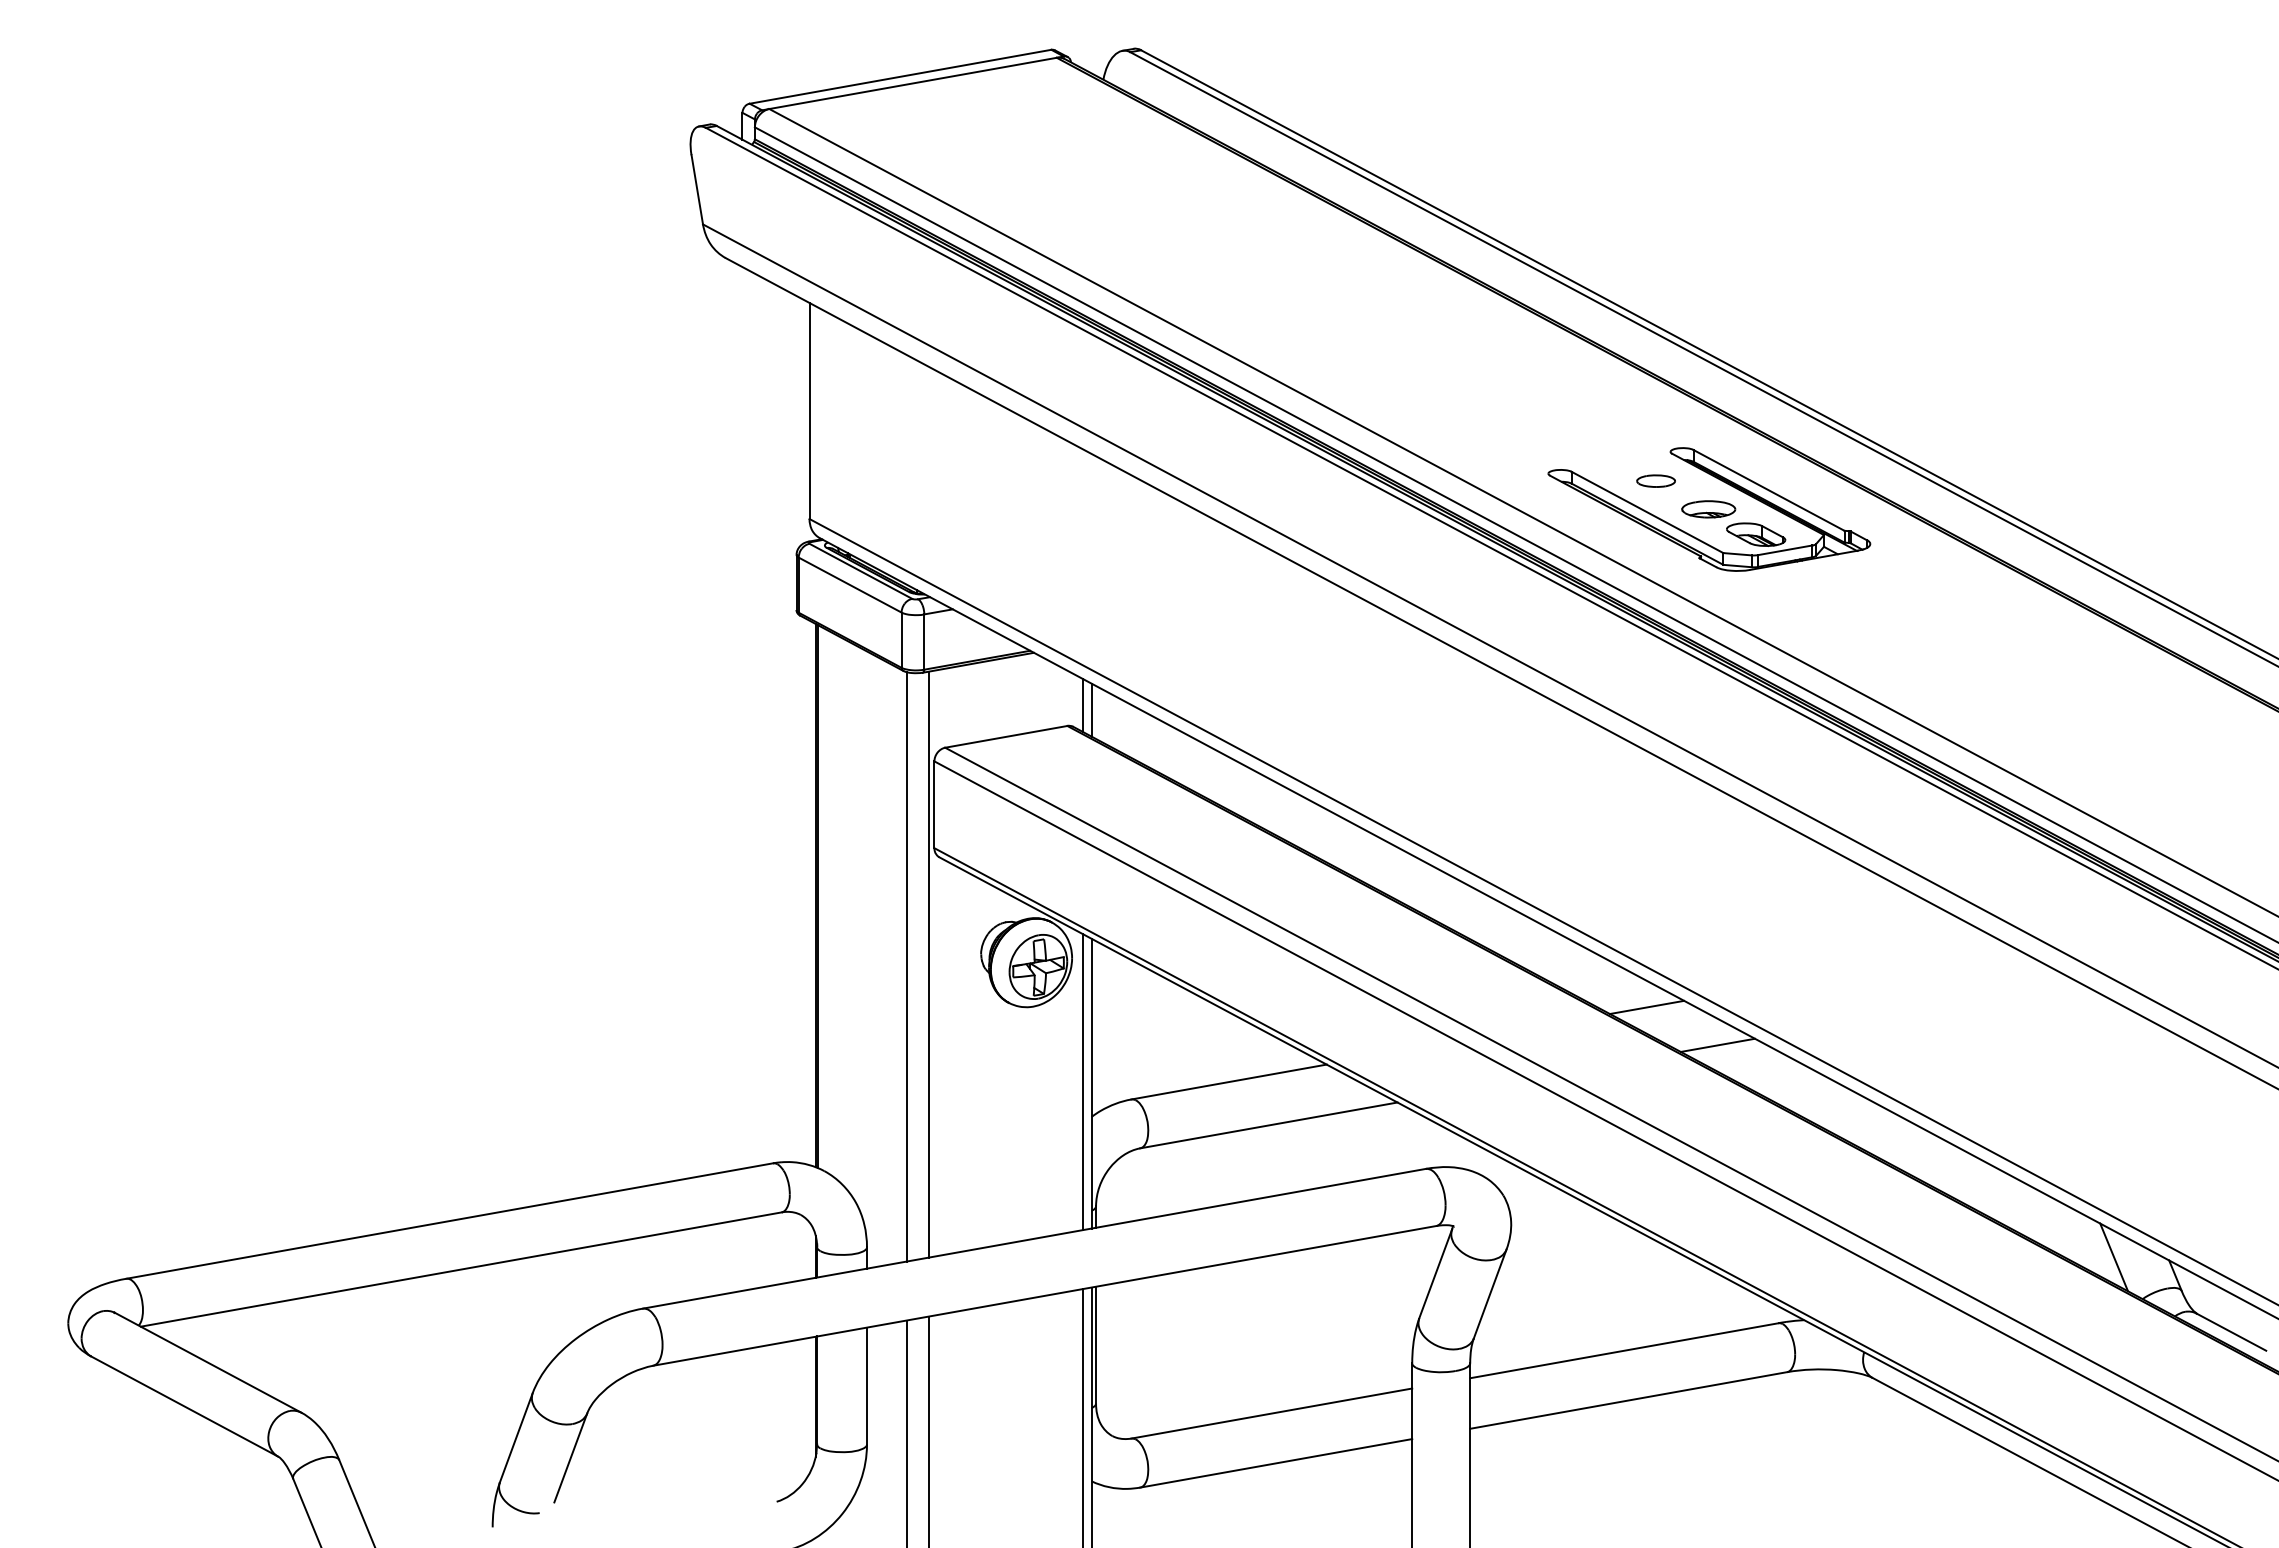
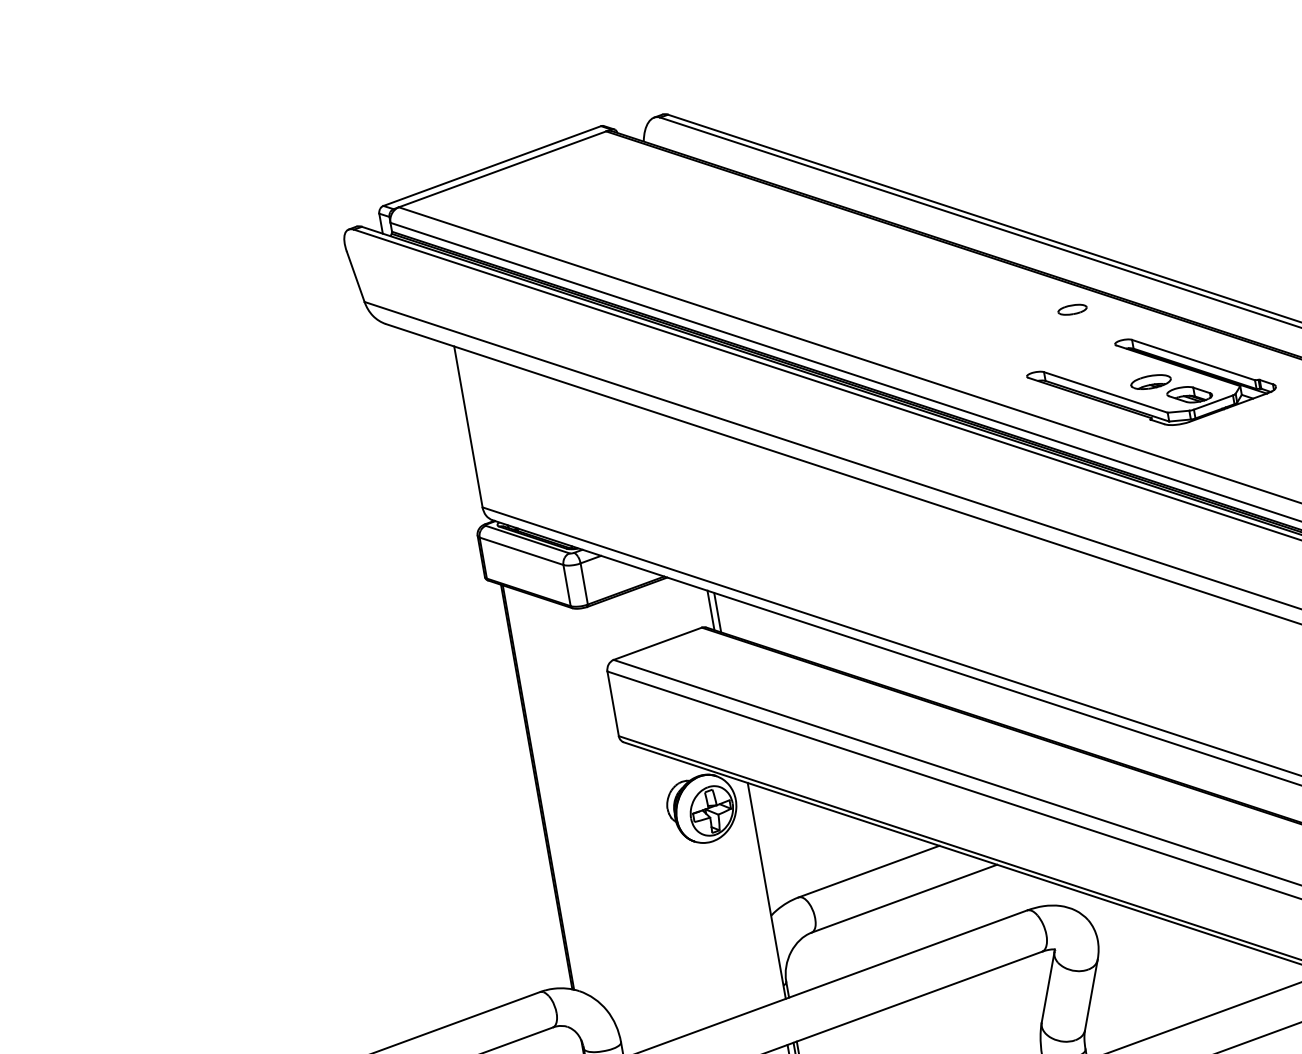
part: (1655, 480) -> (1072, 309), moved
line: (929, 964) -> (630, 823), removed
line: (906, 966) -> (613, 827), removed
line: (1646, 1007) -> (1170, 761), removed
line: (1717, 1044) -> (1227, 779), removed
line: (1083, 1082) -> (760, 891), removed

